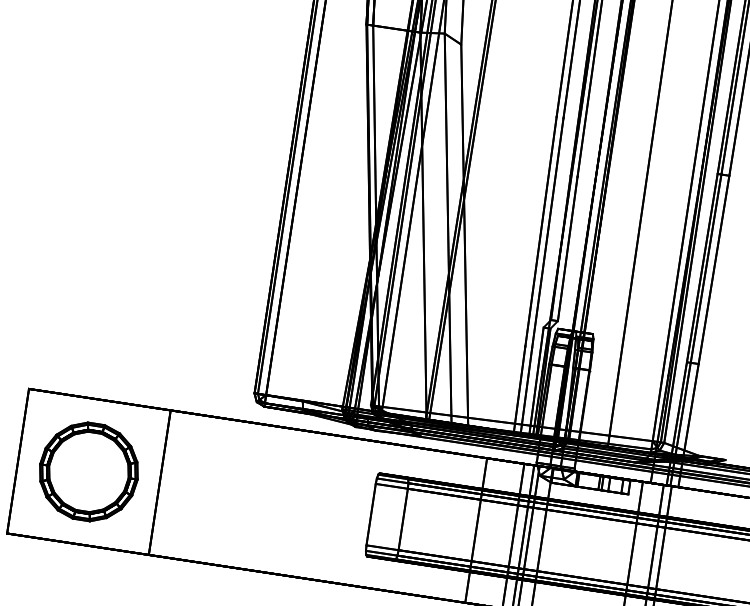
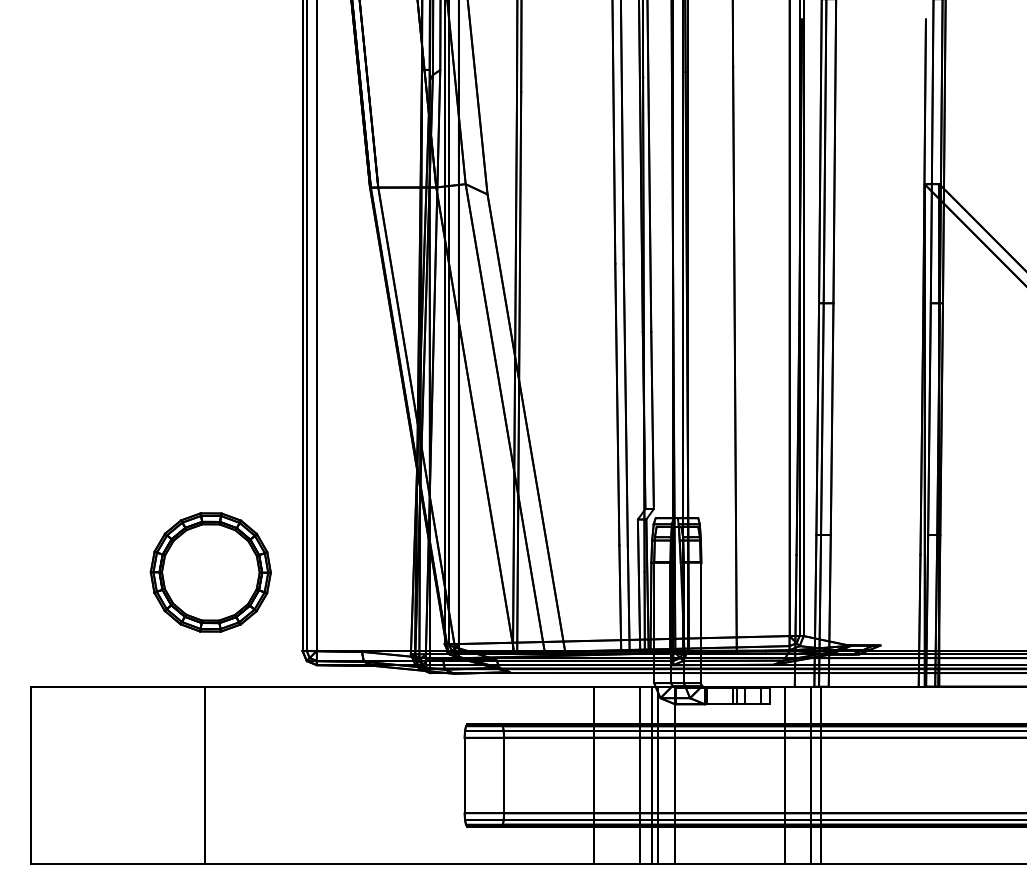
part: (88, 471) -> (210, 572), moved

